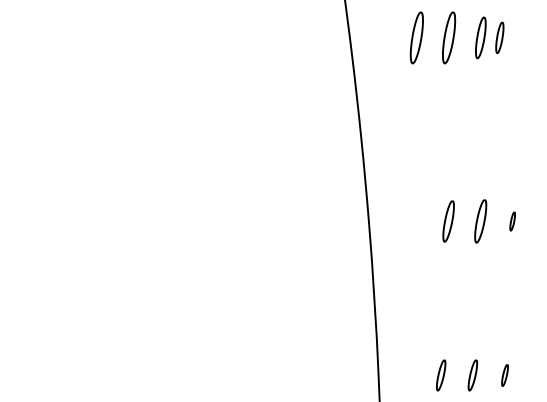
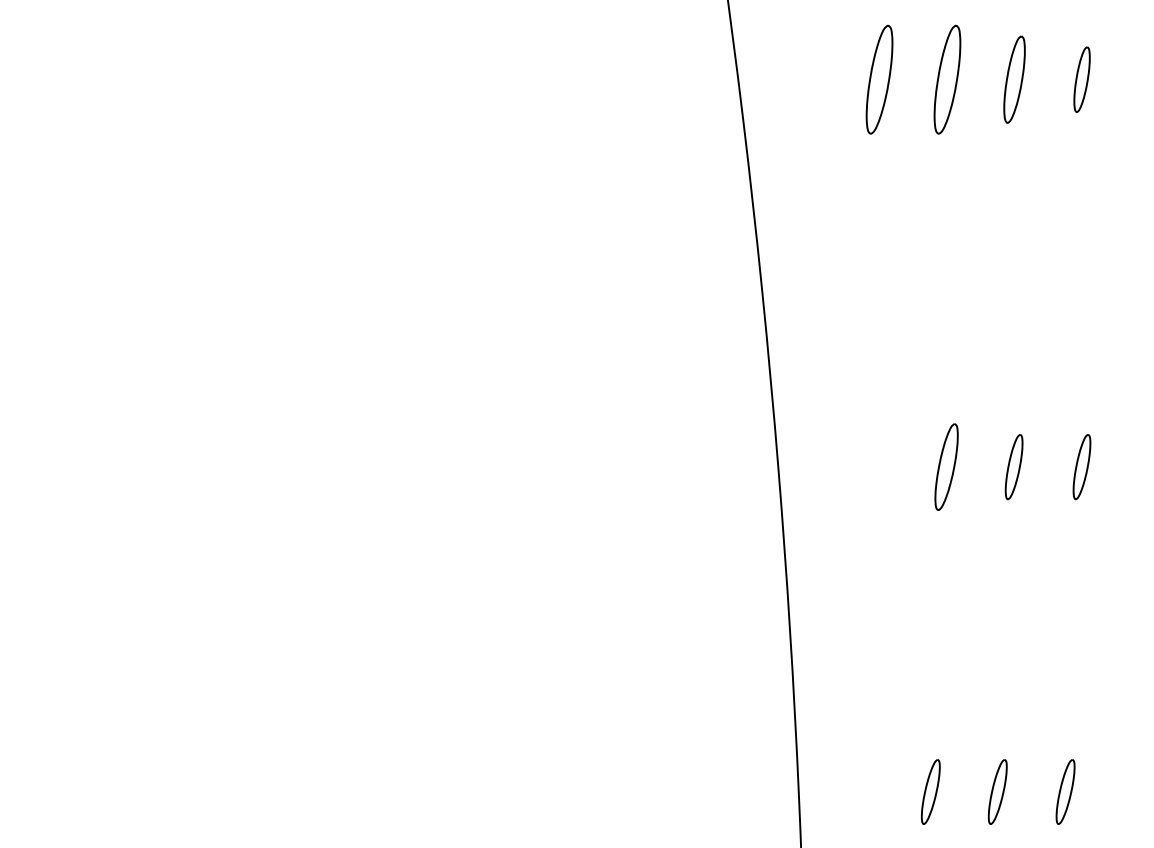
part: (499, 37) -> (1081, 78), moved
part: (480, 221) -> (1013, 467), size x0.71
part: (512, 221) -> (1081, 467), size x1.67
part: (504, 375) -> (1064, 792), size x1.43

